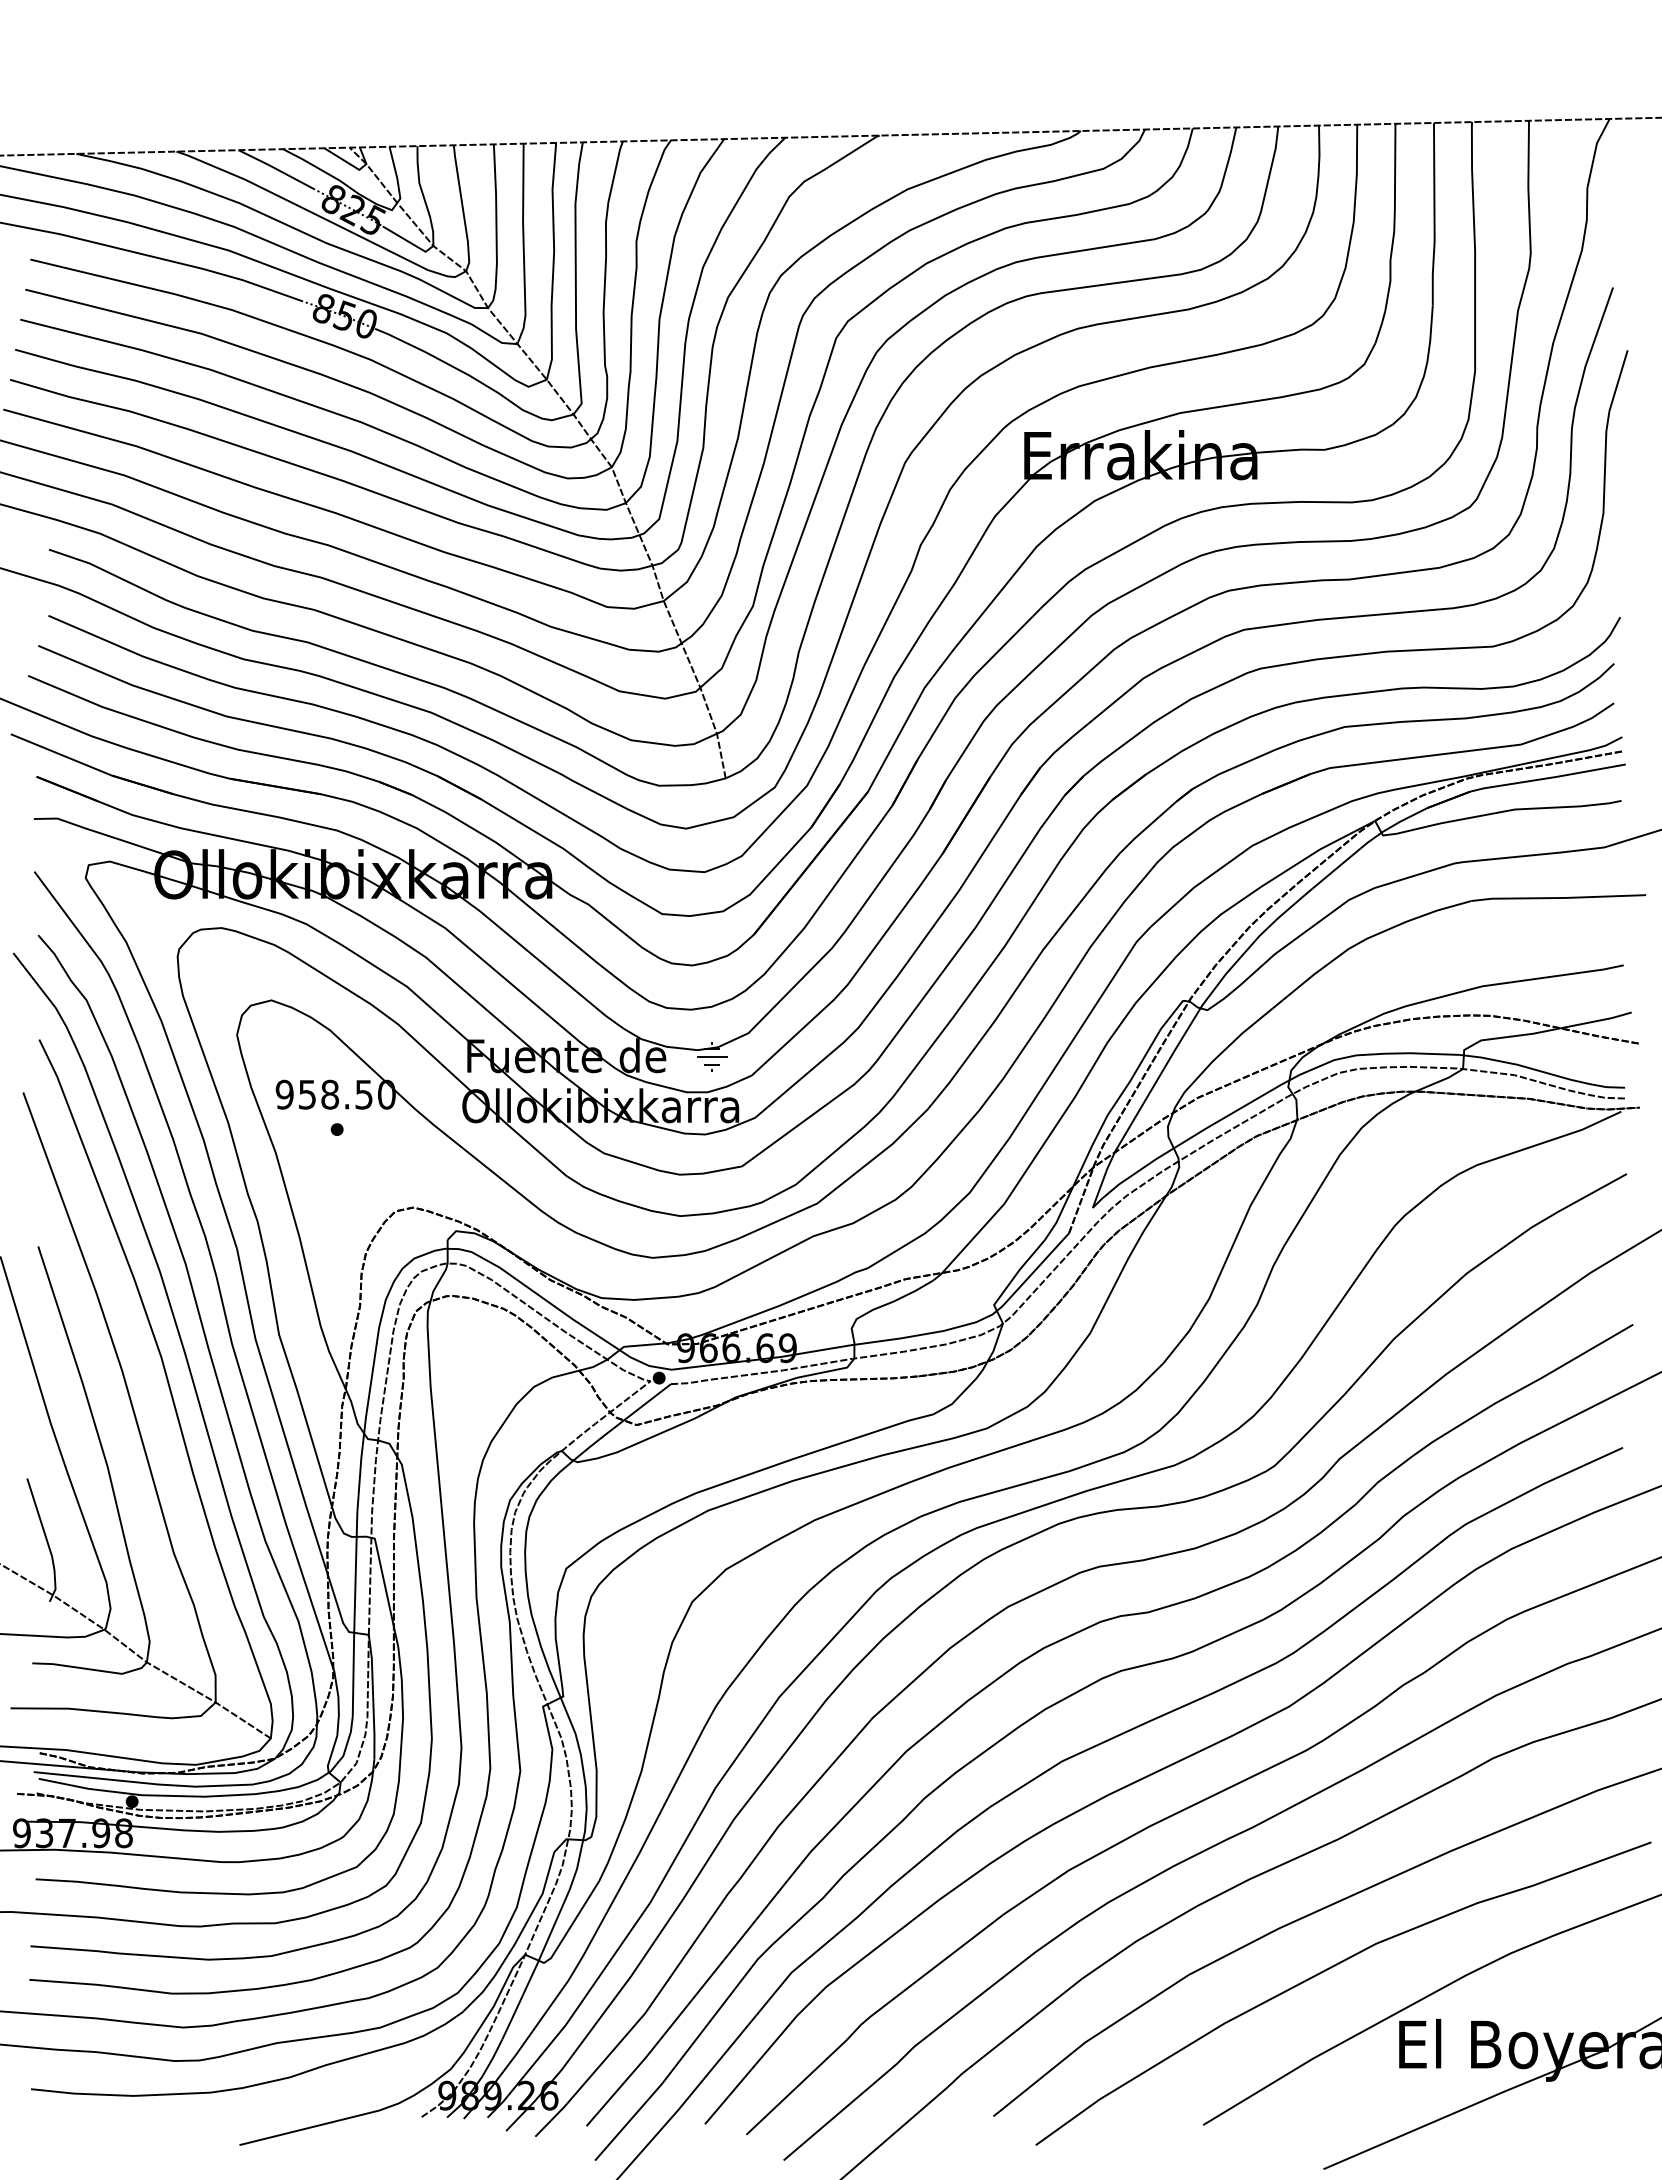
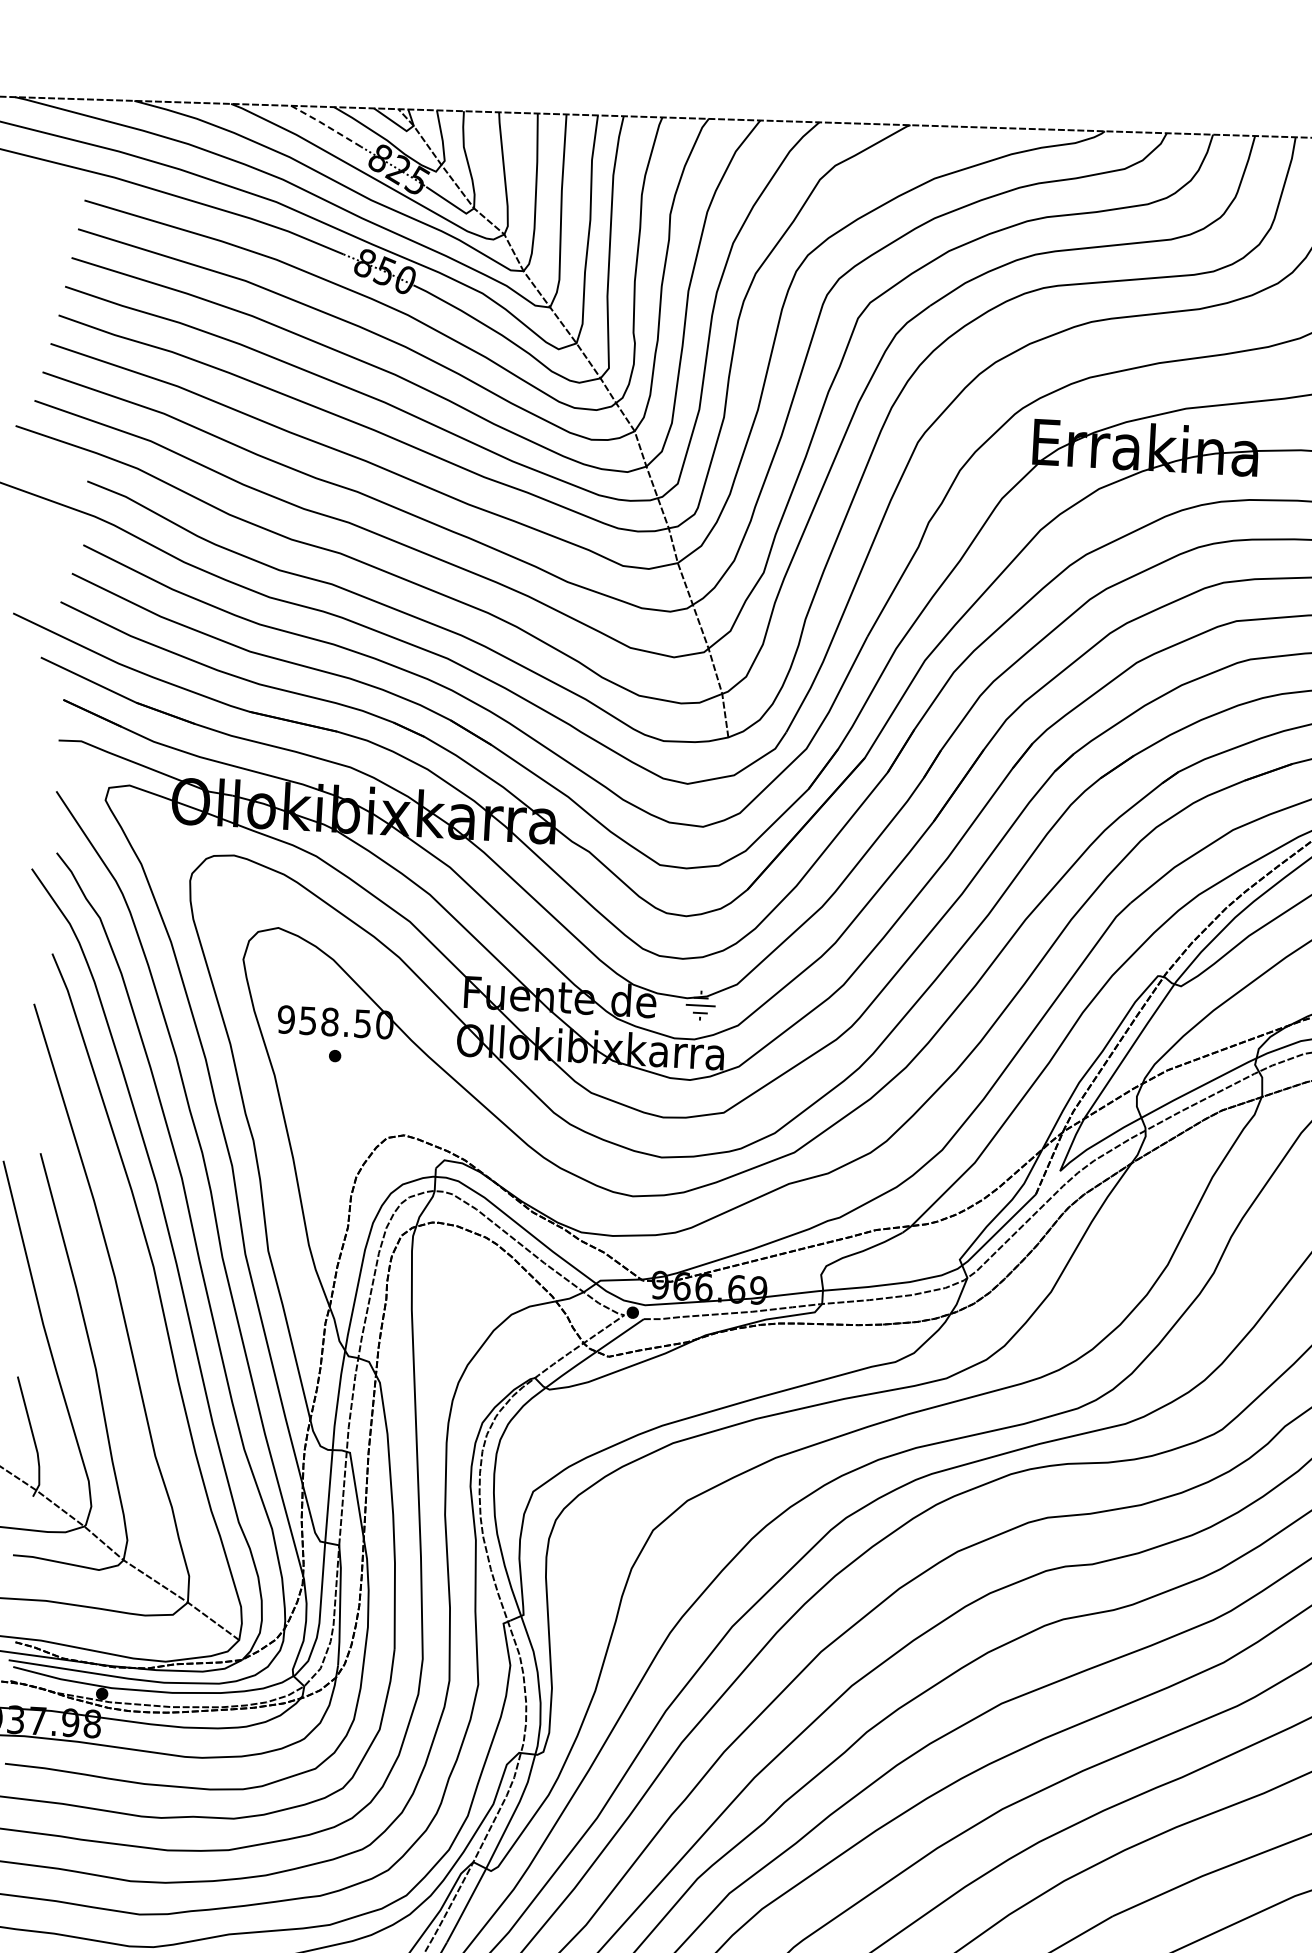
line: (275, 168) -> (325, 125), solid -> dashed

